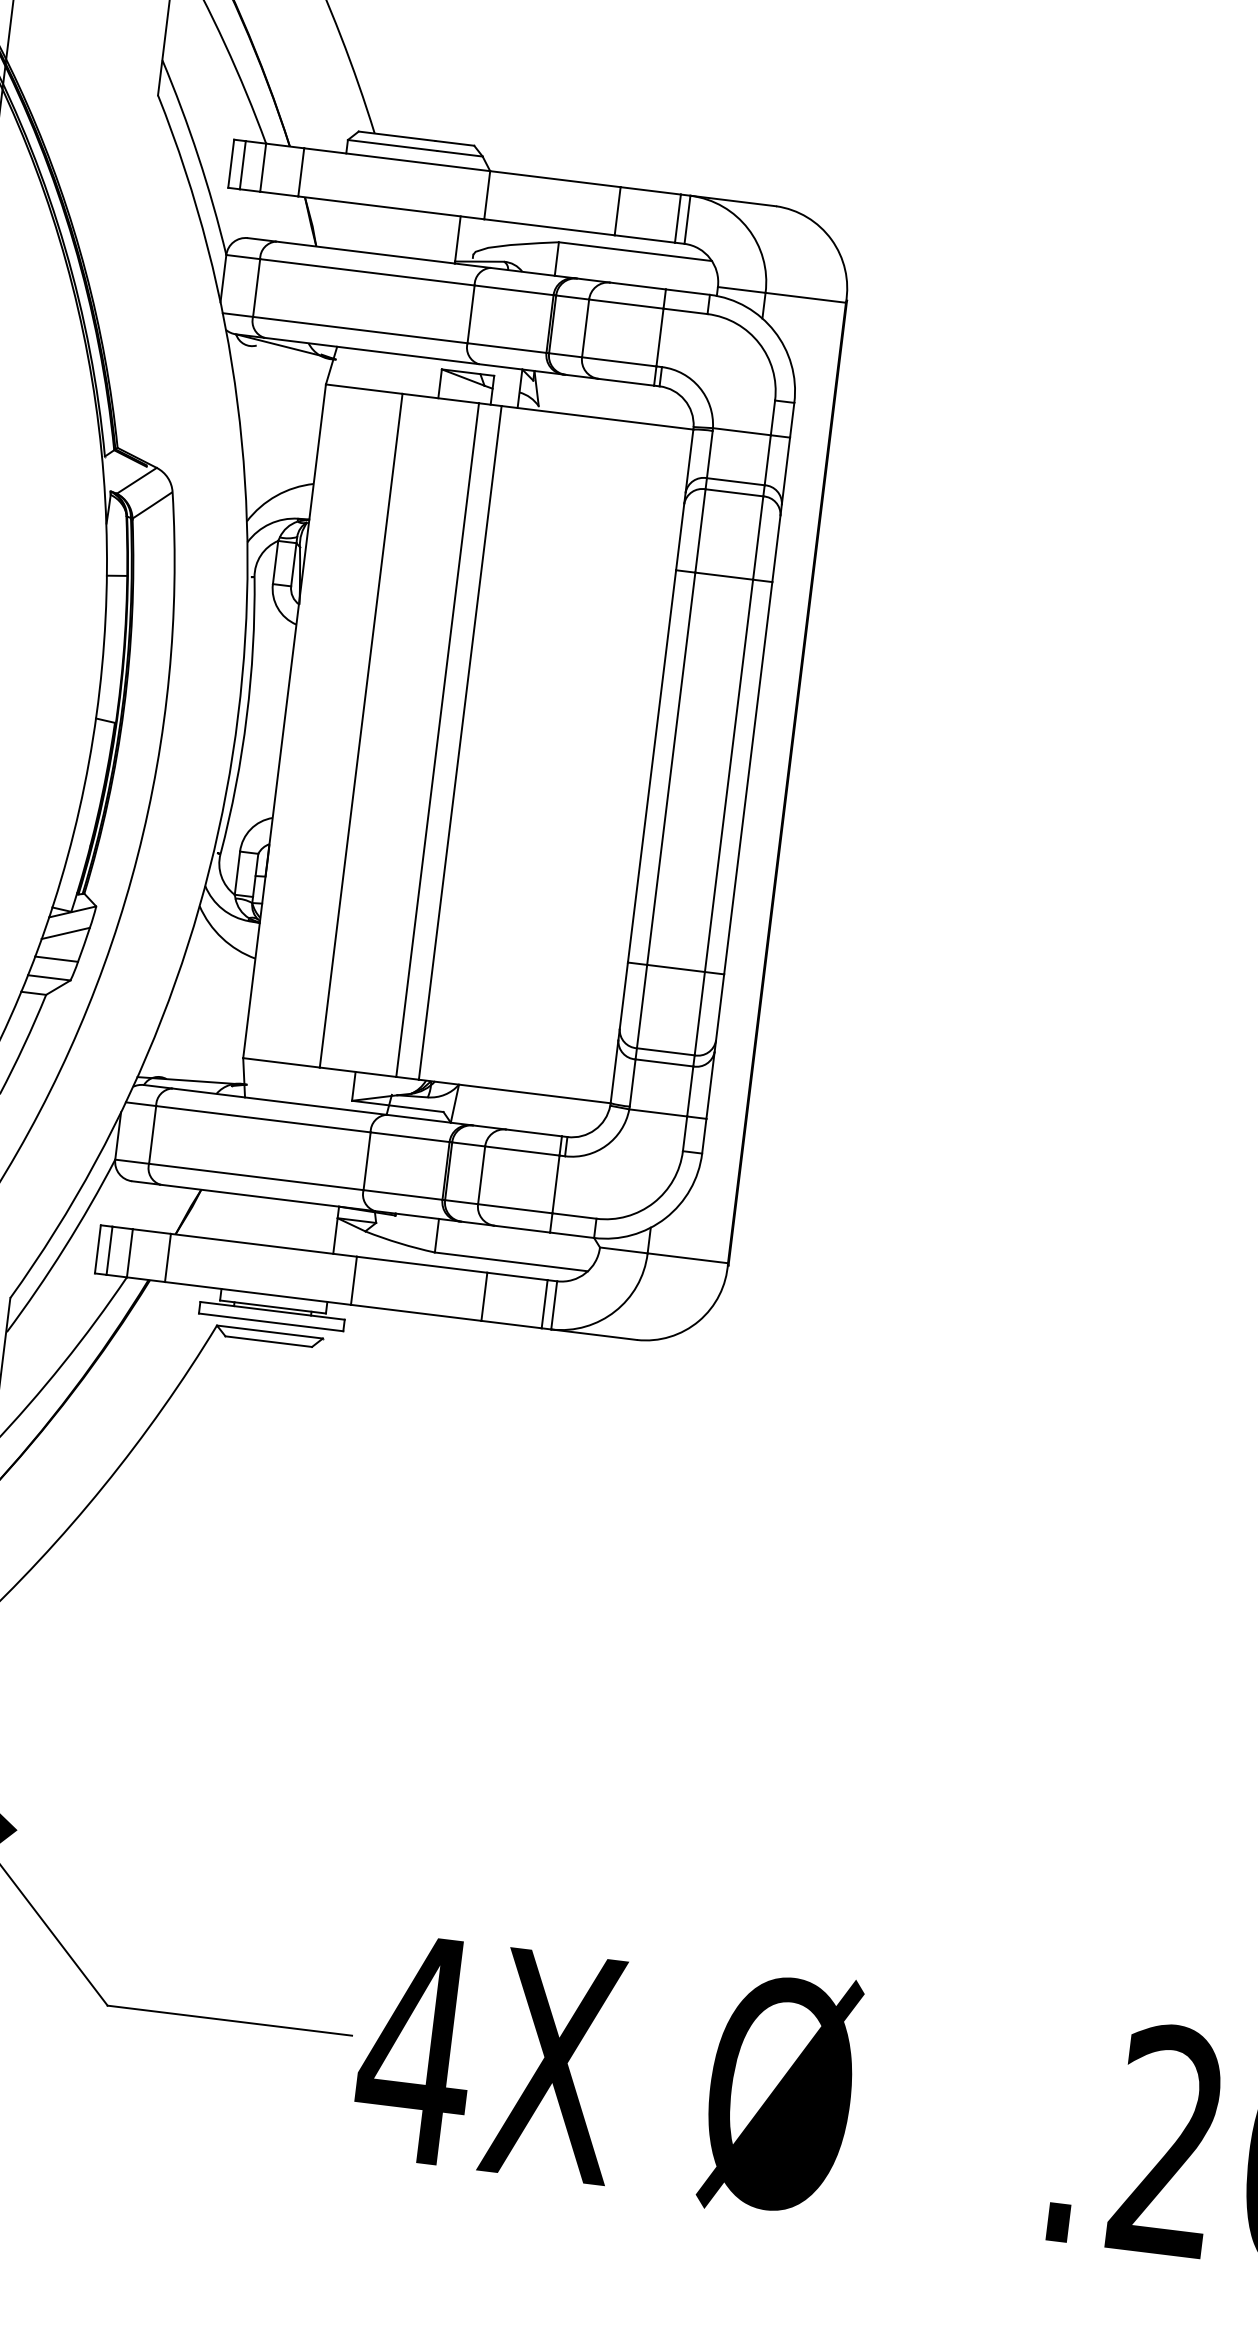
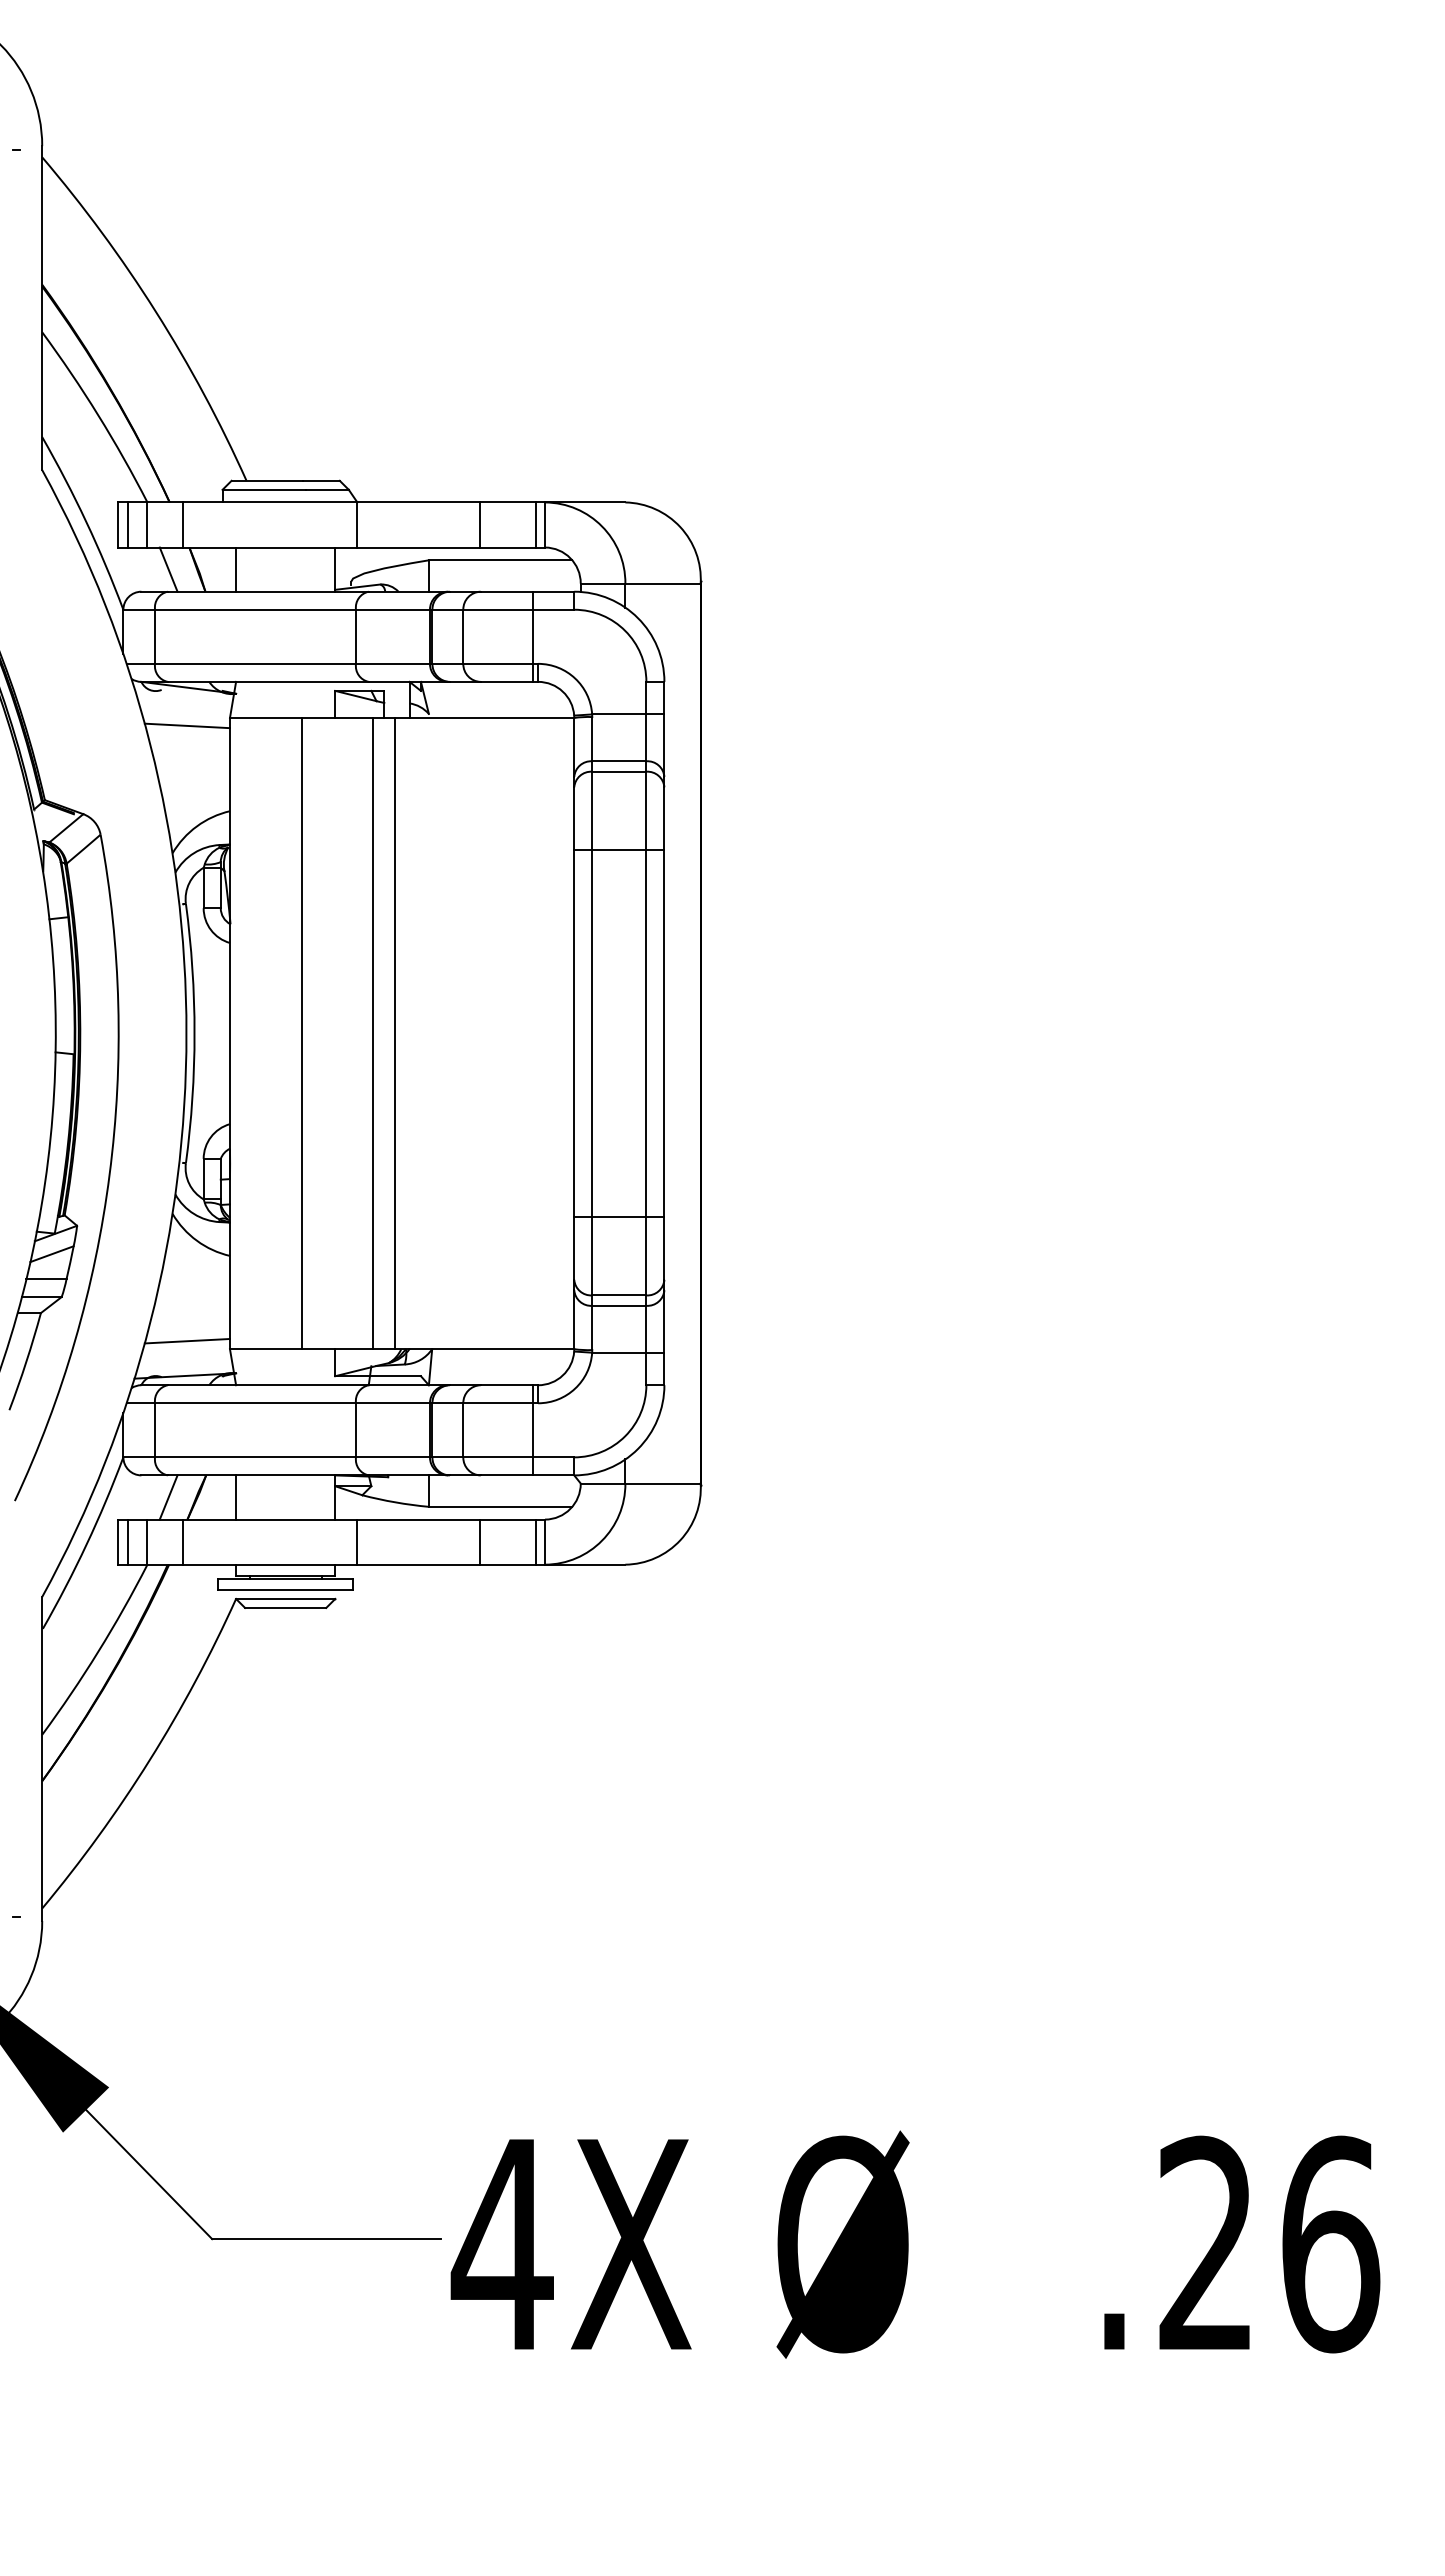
line: (279, 217) -> (168, 569), added
line: (352, 226) -> (236, 569), added
line: (278, 386) -> (186, 725), added
line: (197, 1043) -> (186, 1340), added
line: (158, 1208) -> (168, 1497), added
line: (230, 1217) -> (236, 1497), added

